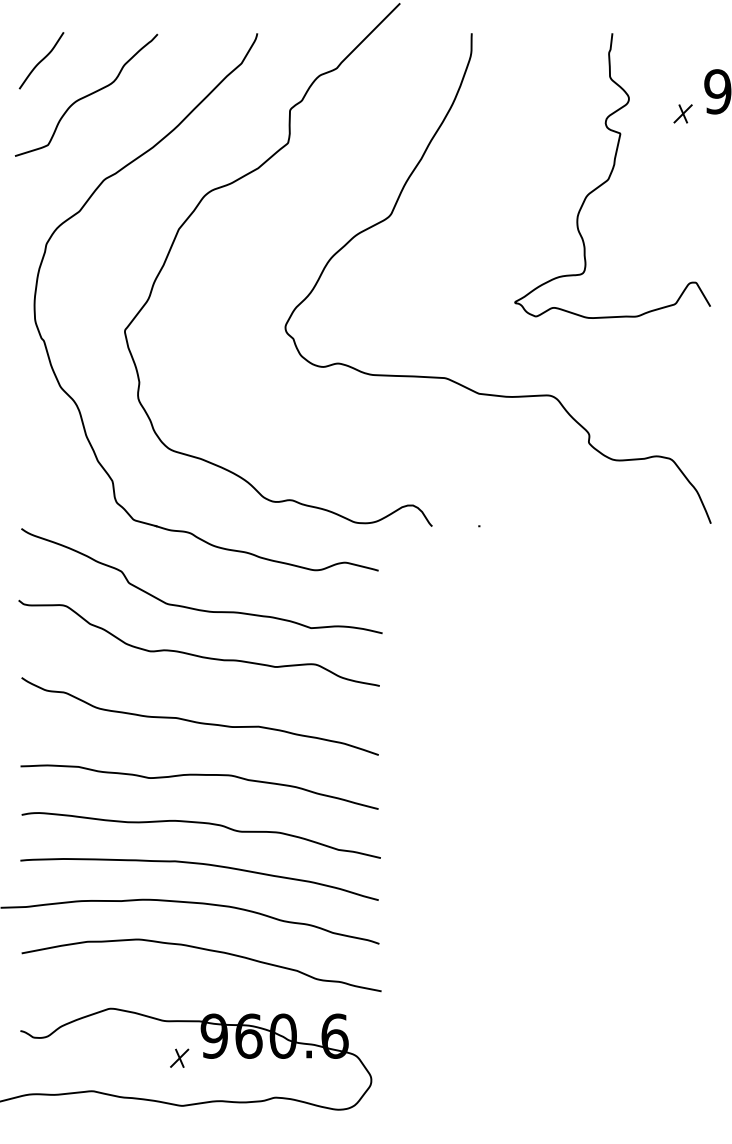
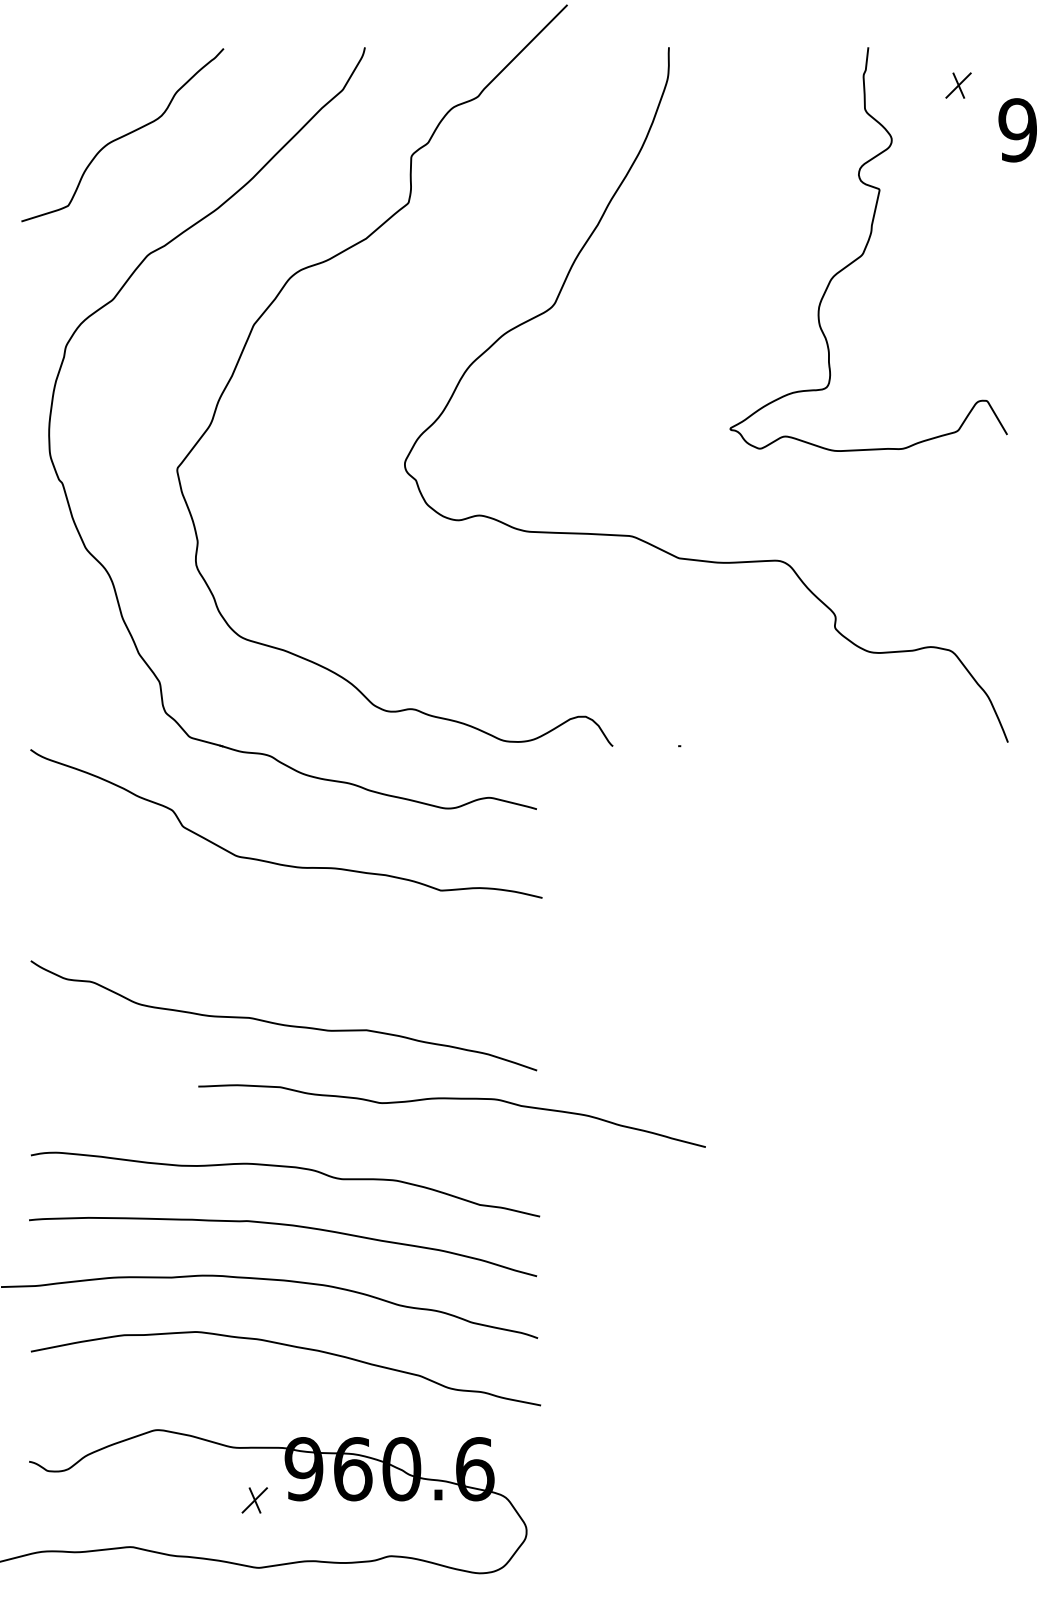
curve: (41, 60) -> (59, 85), removed
part: (683, 113) -> (958, 85), moved
curve: (195, 654) -> (277, 928), removed
curve: (199, 775) -> (451, 1099), moved

